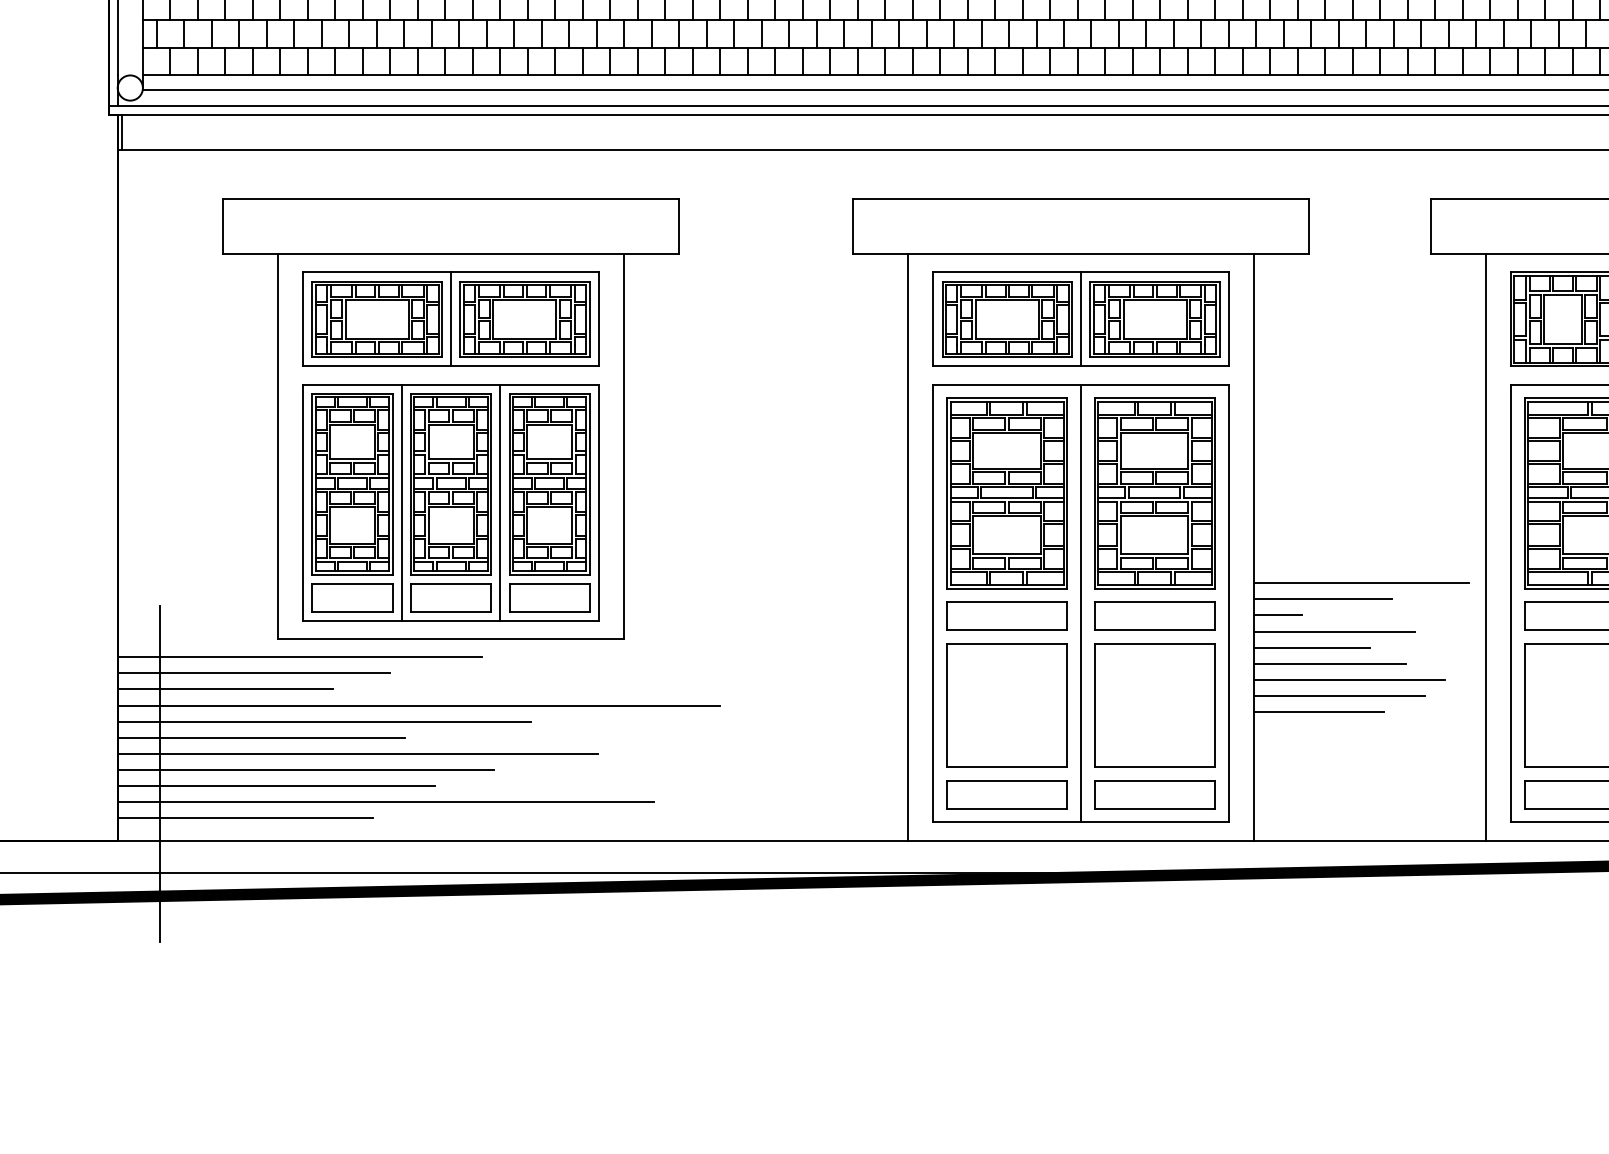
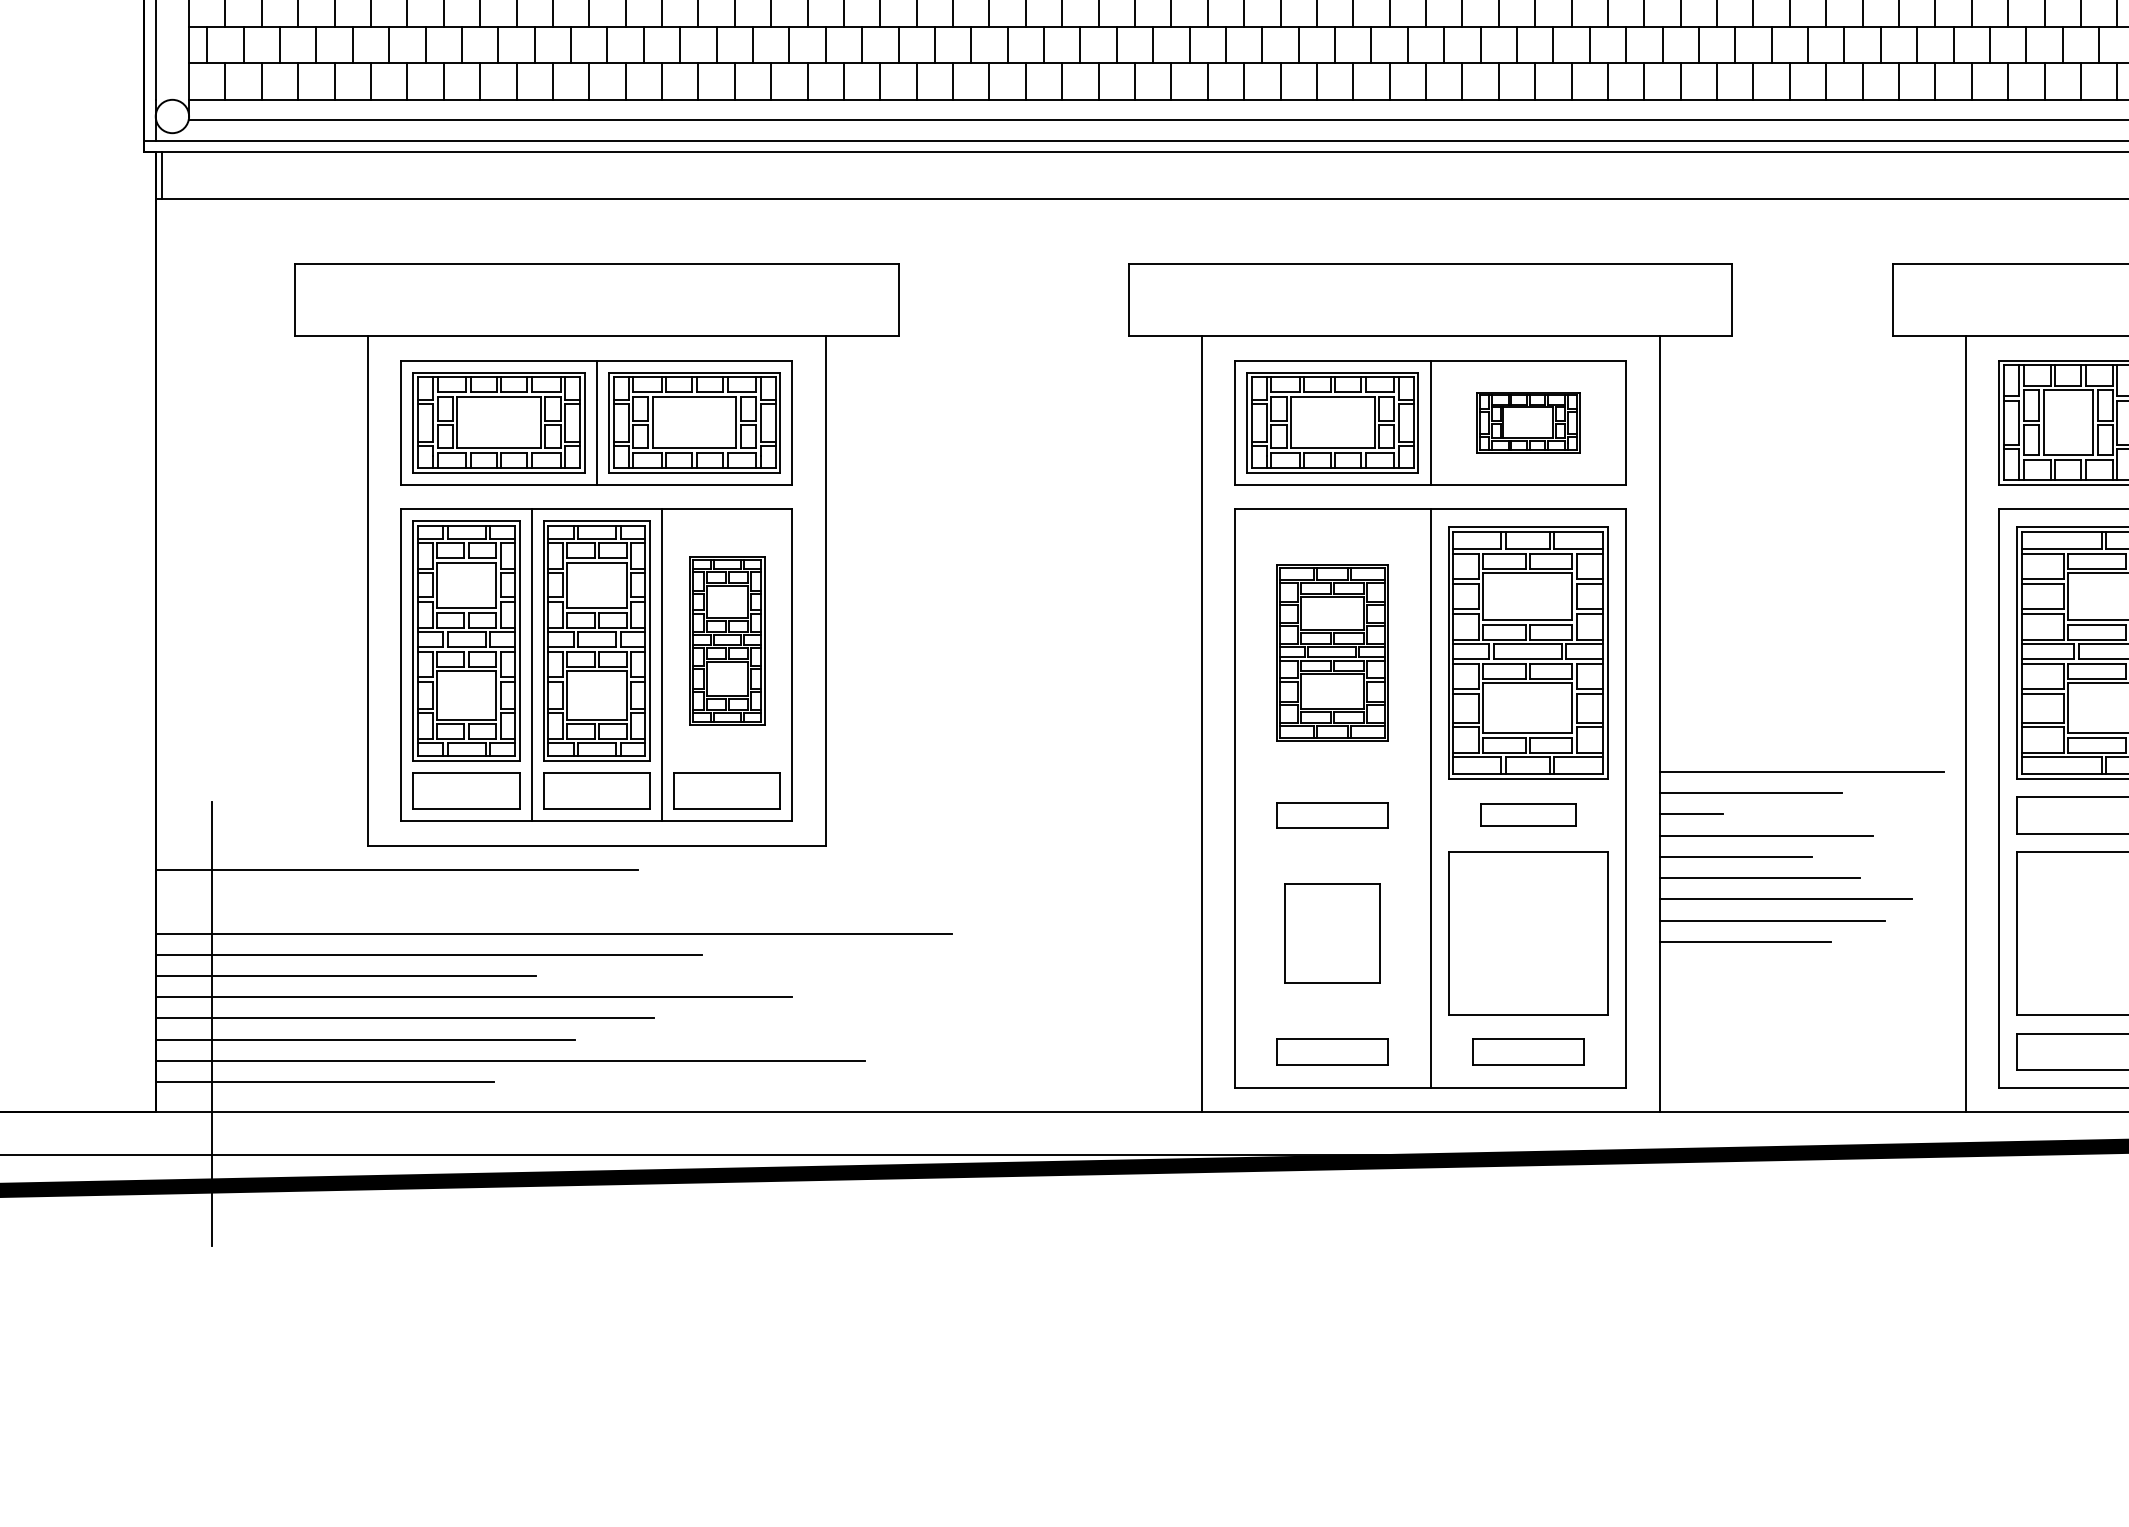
part: (1154, 319) -> (1527, 422), size x0.6
part: (549, 484) -> (727, 641), size x0.7
part: (1006, 493) -> (1331, 653), size x0.7
part: (1006, 615) -> (1331, 814), size x0.7
part: (1154, 615) -> (1527, 814), size x0.6
line: (253, 673) -> (335, 891), removed
line: (224, 689) -> (297, 912), removed
part: (1006, 705) -> (1331, 933), size x0.6
part: (1006, 794) -> (1331, 1051), size x0.7
part: (1154, 794) -> (1527, 1051), size x0.7

